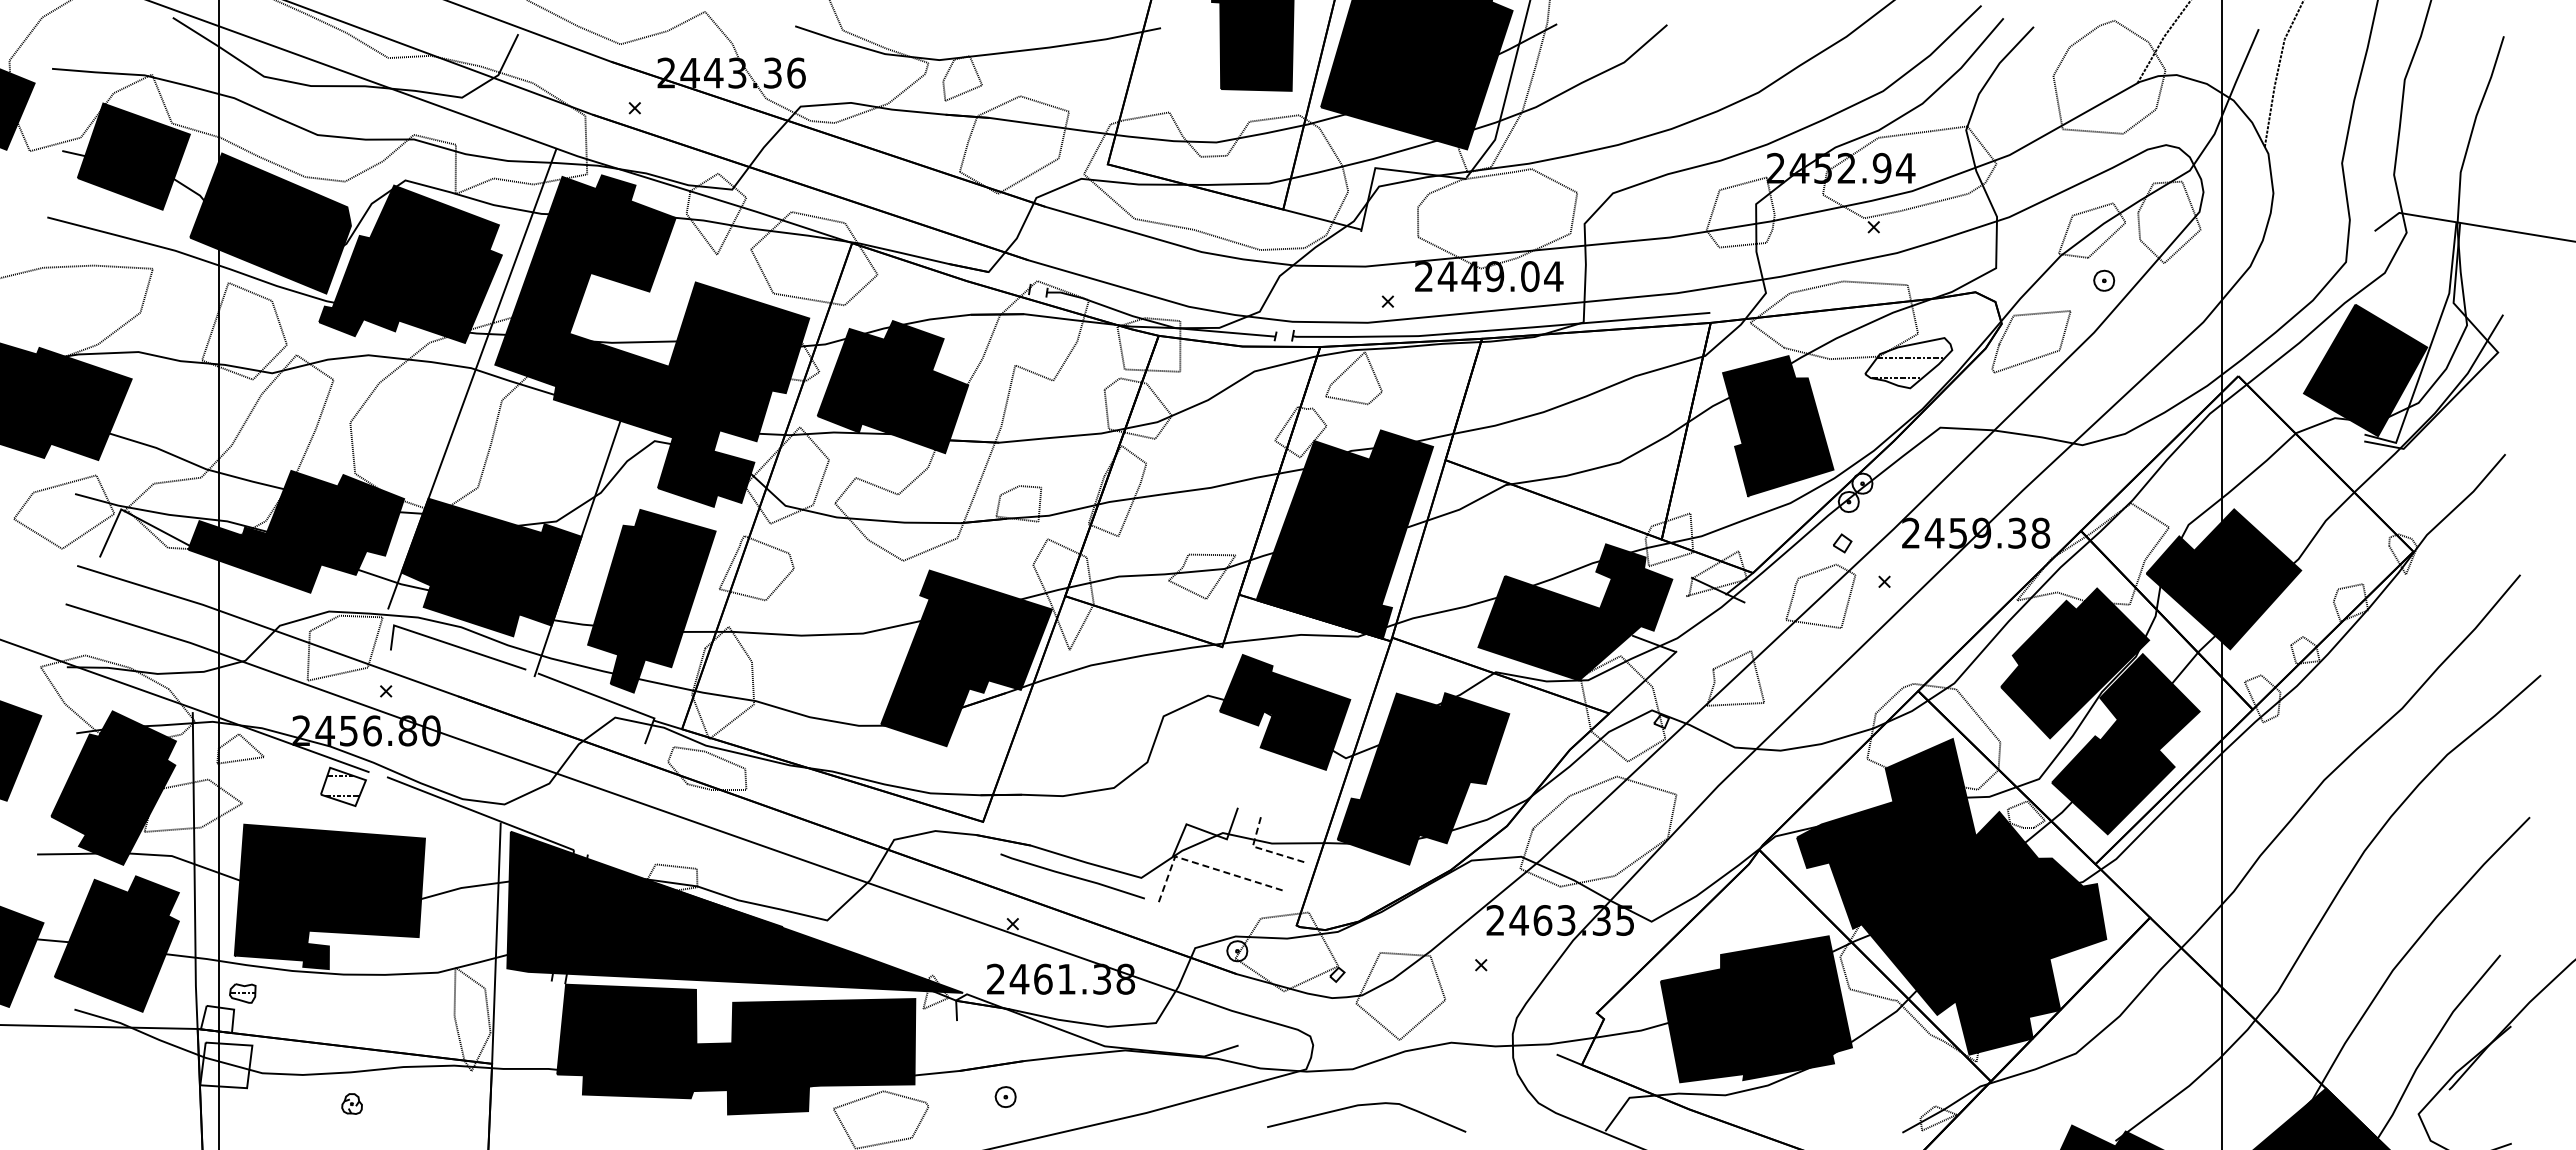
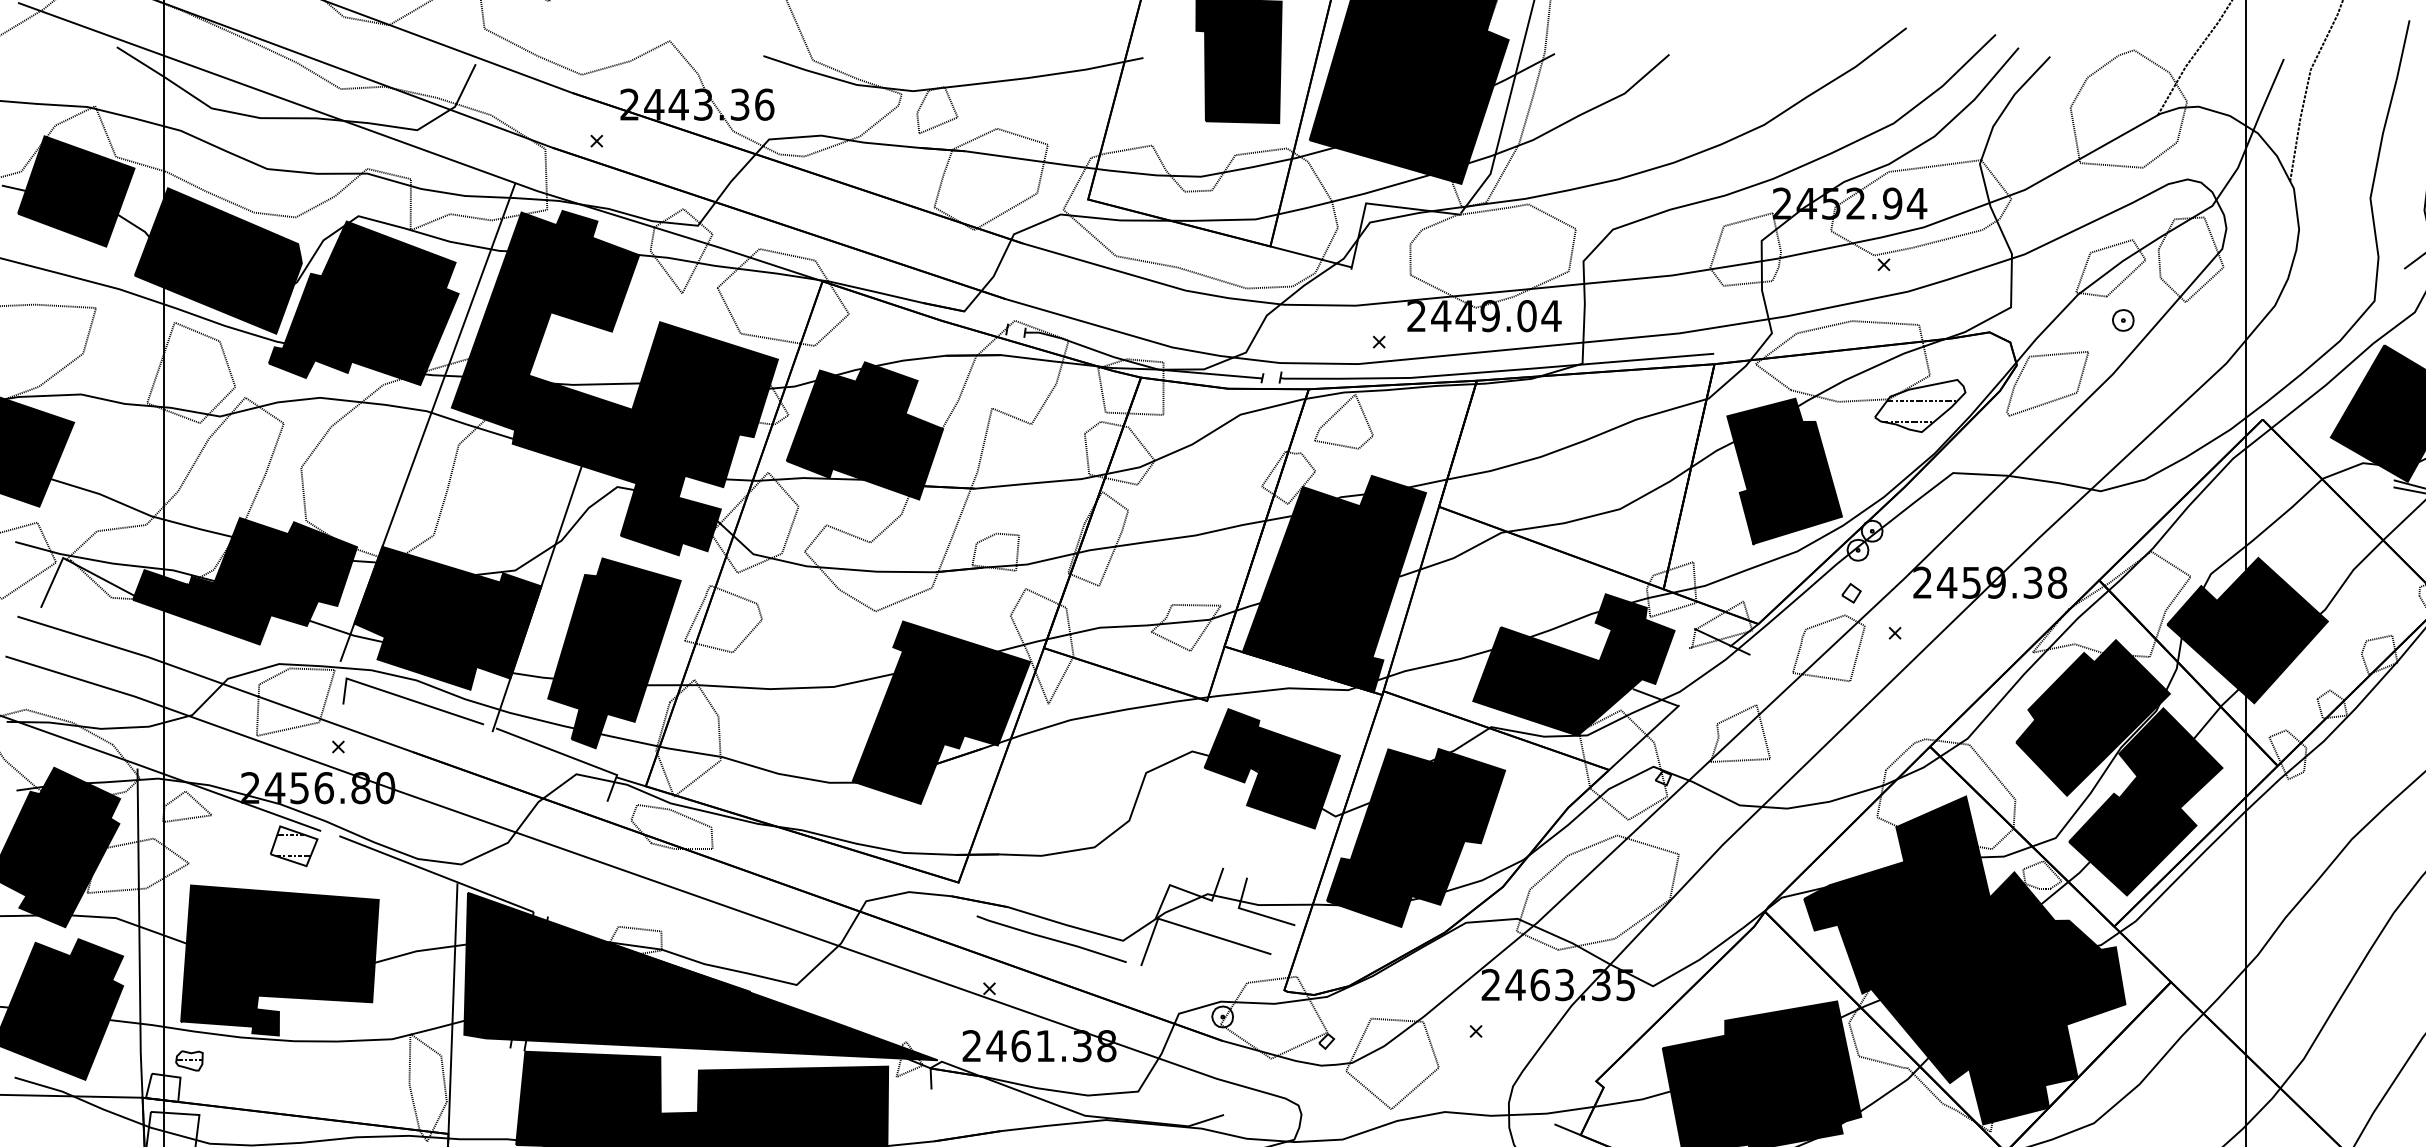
line: (1265, 850) -> (1251, 912), dashed -> solid
line: (1206, 866) -> (1190, 928), dashed -> solid

